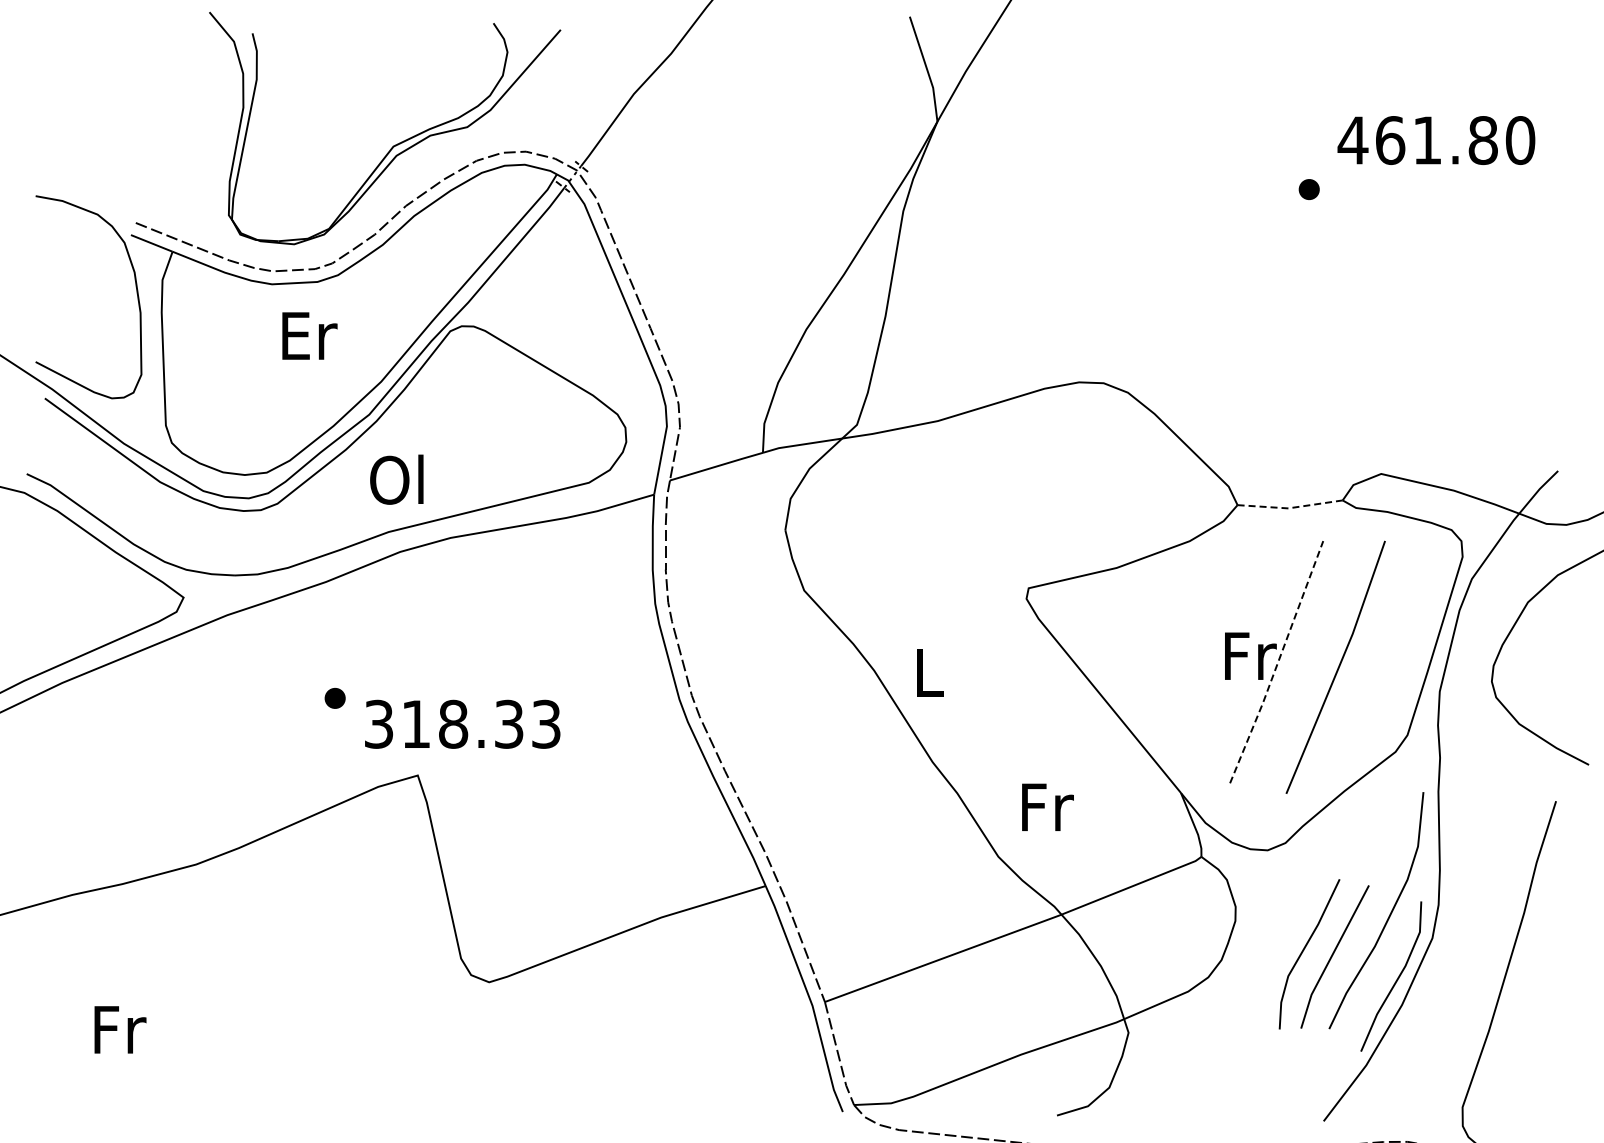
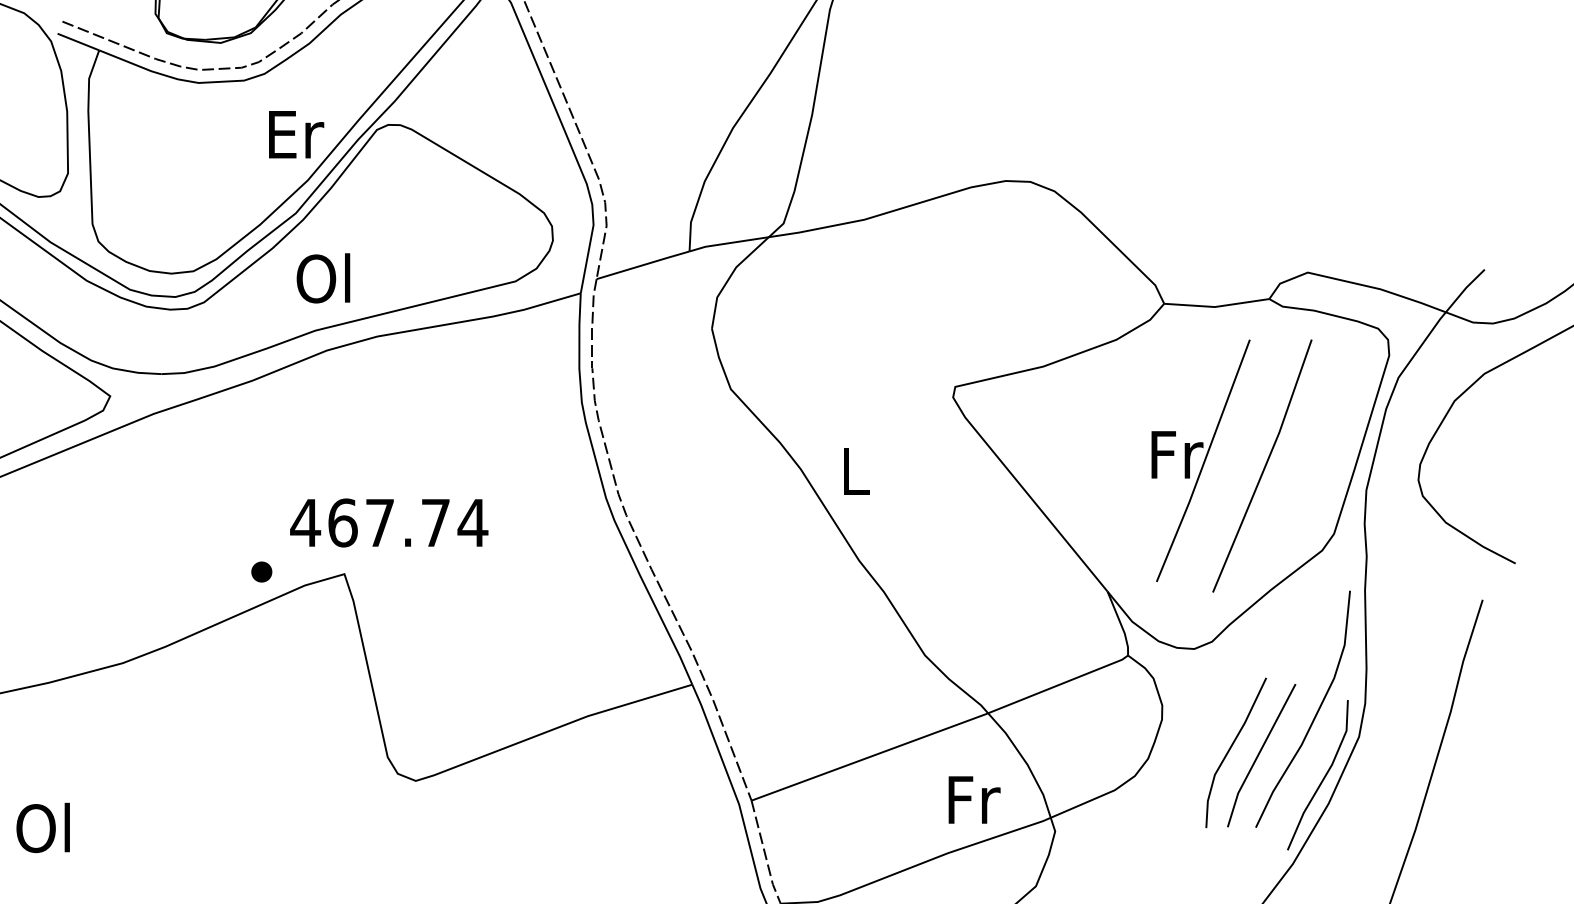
text: (309, 335) -> (296, 134), moved
line: (1290, 508) -> (1217, 307), dashed -> solid
line: (1277, 663) -> (1204, 462), dashed -> solid
part: (334, 698) -> (261, 572), moved
text: (462, 723) -> (389, 522), 318.33 -> 467.74
text: (1047, 806) -> (974, 799), moved
text: (117, 1029) -> (44, 828), Fr -> Ol

